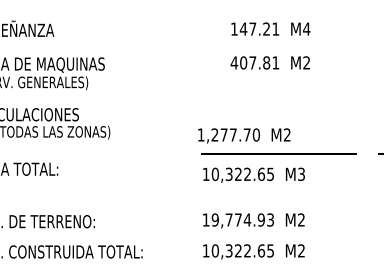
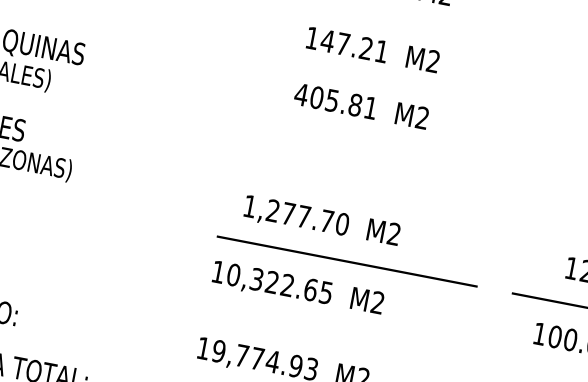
text: (306, 28) -> (433, 60), M4 -> M2
text: (252, 62) -> (331, 99), 407.81 -> 405.81
text: (244, 135) -> (322, 221), moved
text: (301, 174) -> (377, 303), M3 -> M2

